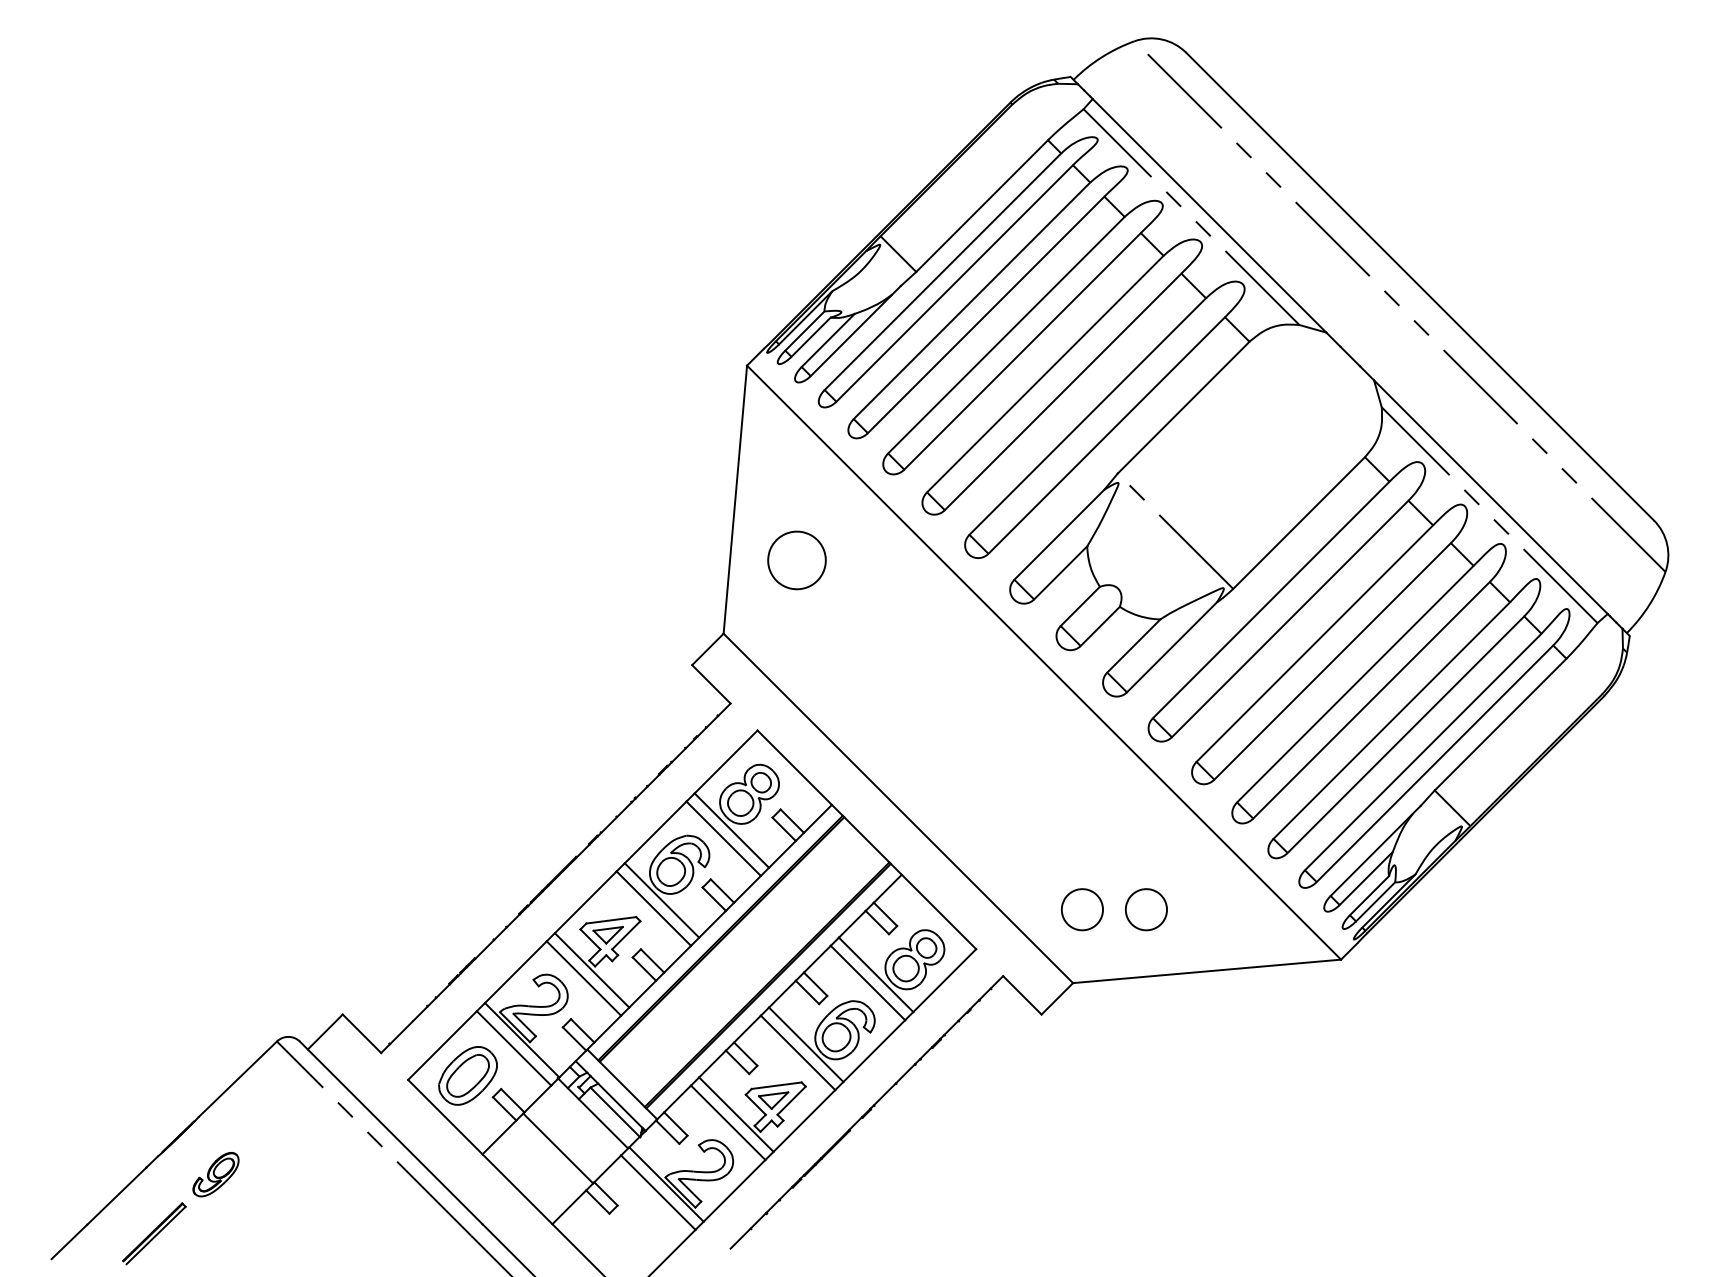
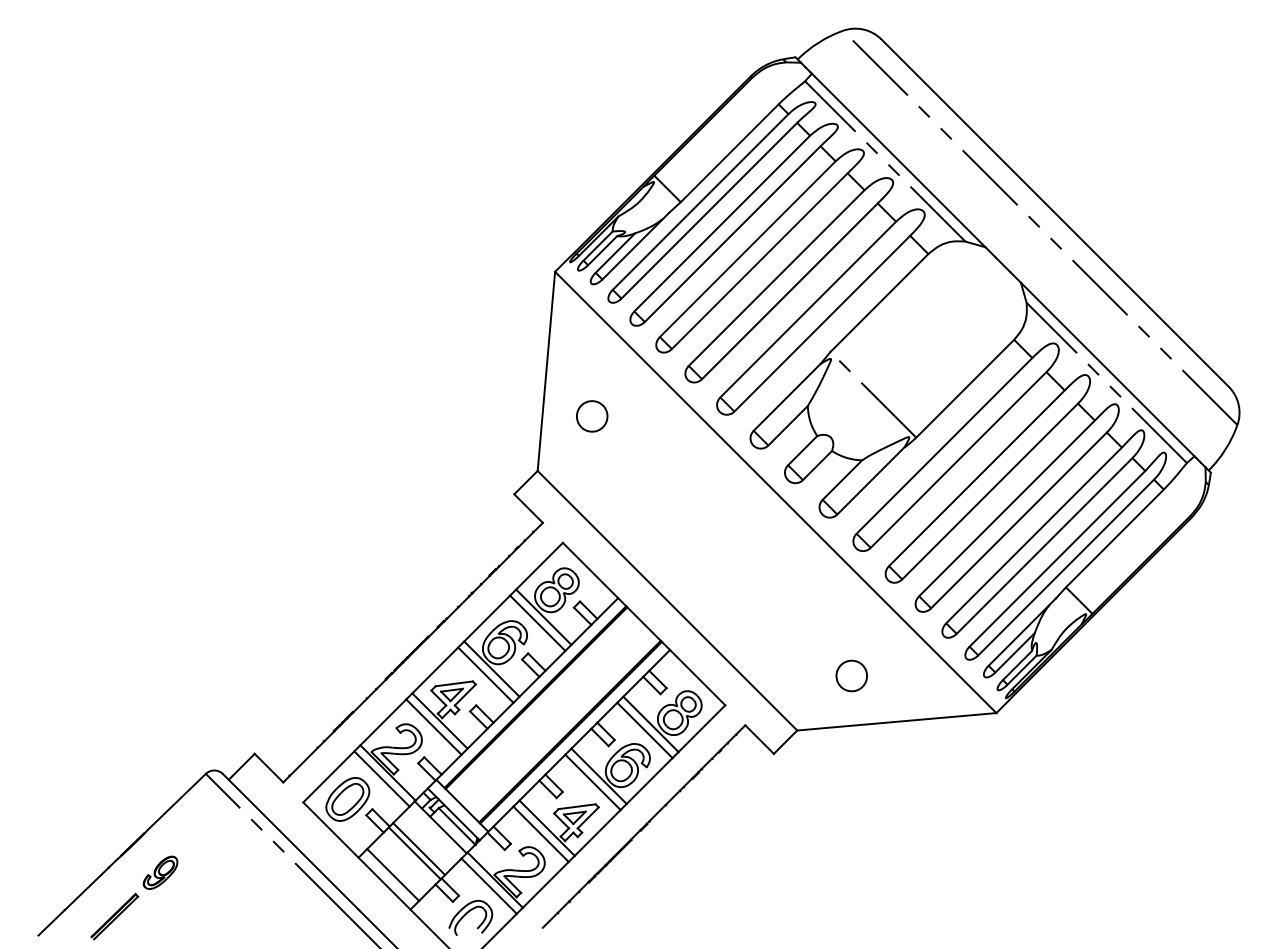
part: (796, 559) -> (591, 415), size x0.71
part: (1082, 909) -> (804, 675), removed
line: (564, 1142) -> (419, 848), added
line: (529, 1177) -> (393, 874), added
part: (629, 1229) -> (467, 913), added

